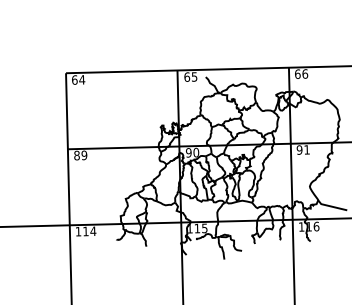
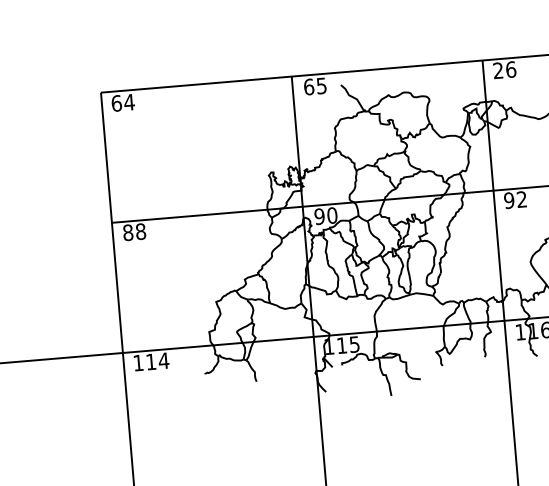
text: (297, 73) -> (497, 69), 66 -> 26
text: (306, 149) -> (520, 198), 91 -> 92
text: (84, 155) -> (141, 231), 89 -> 88

